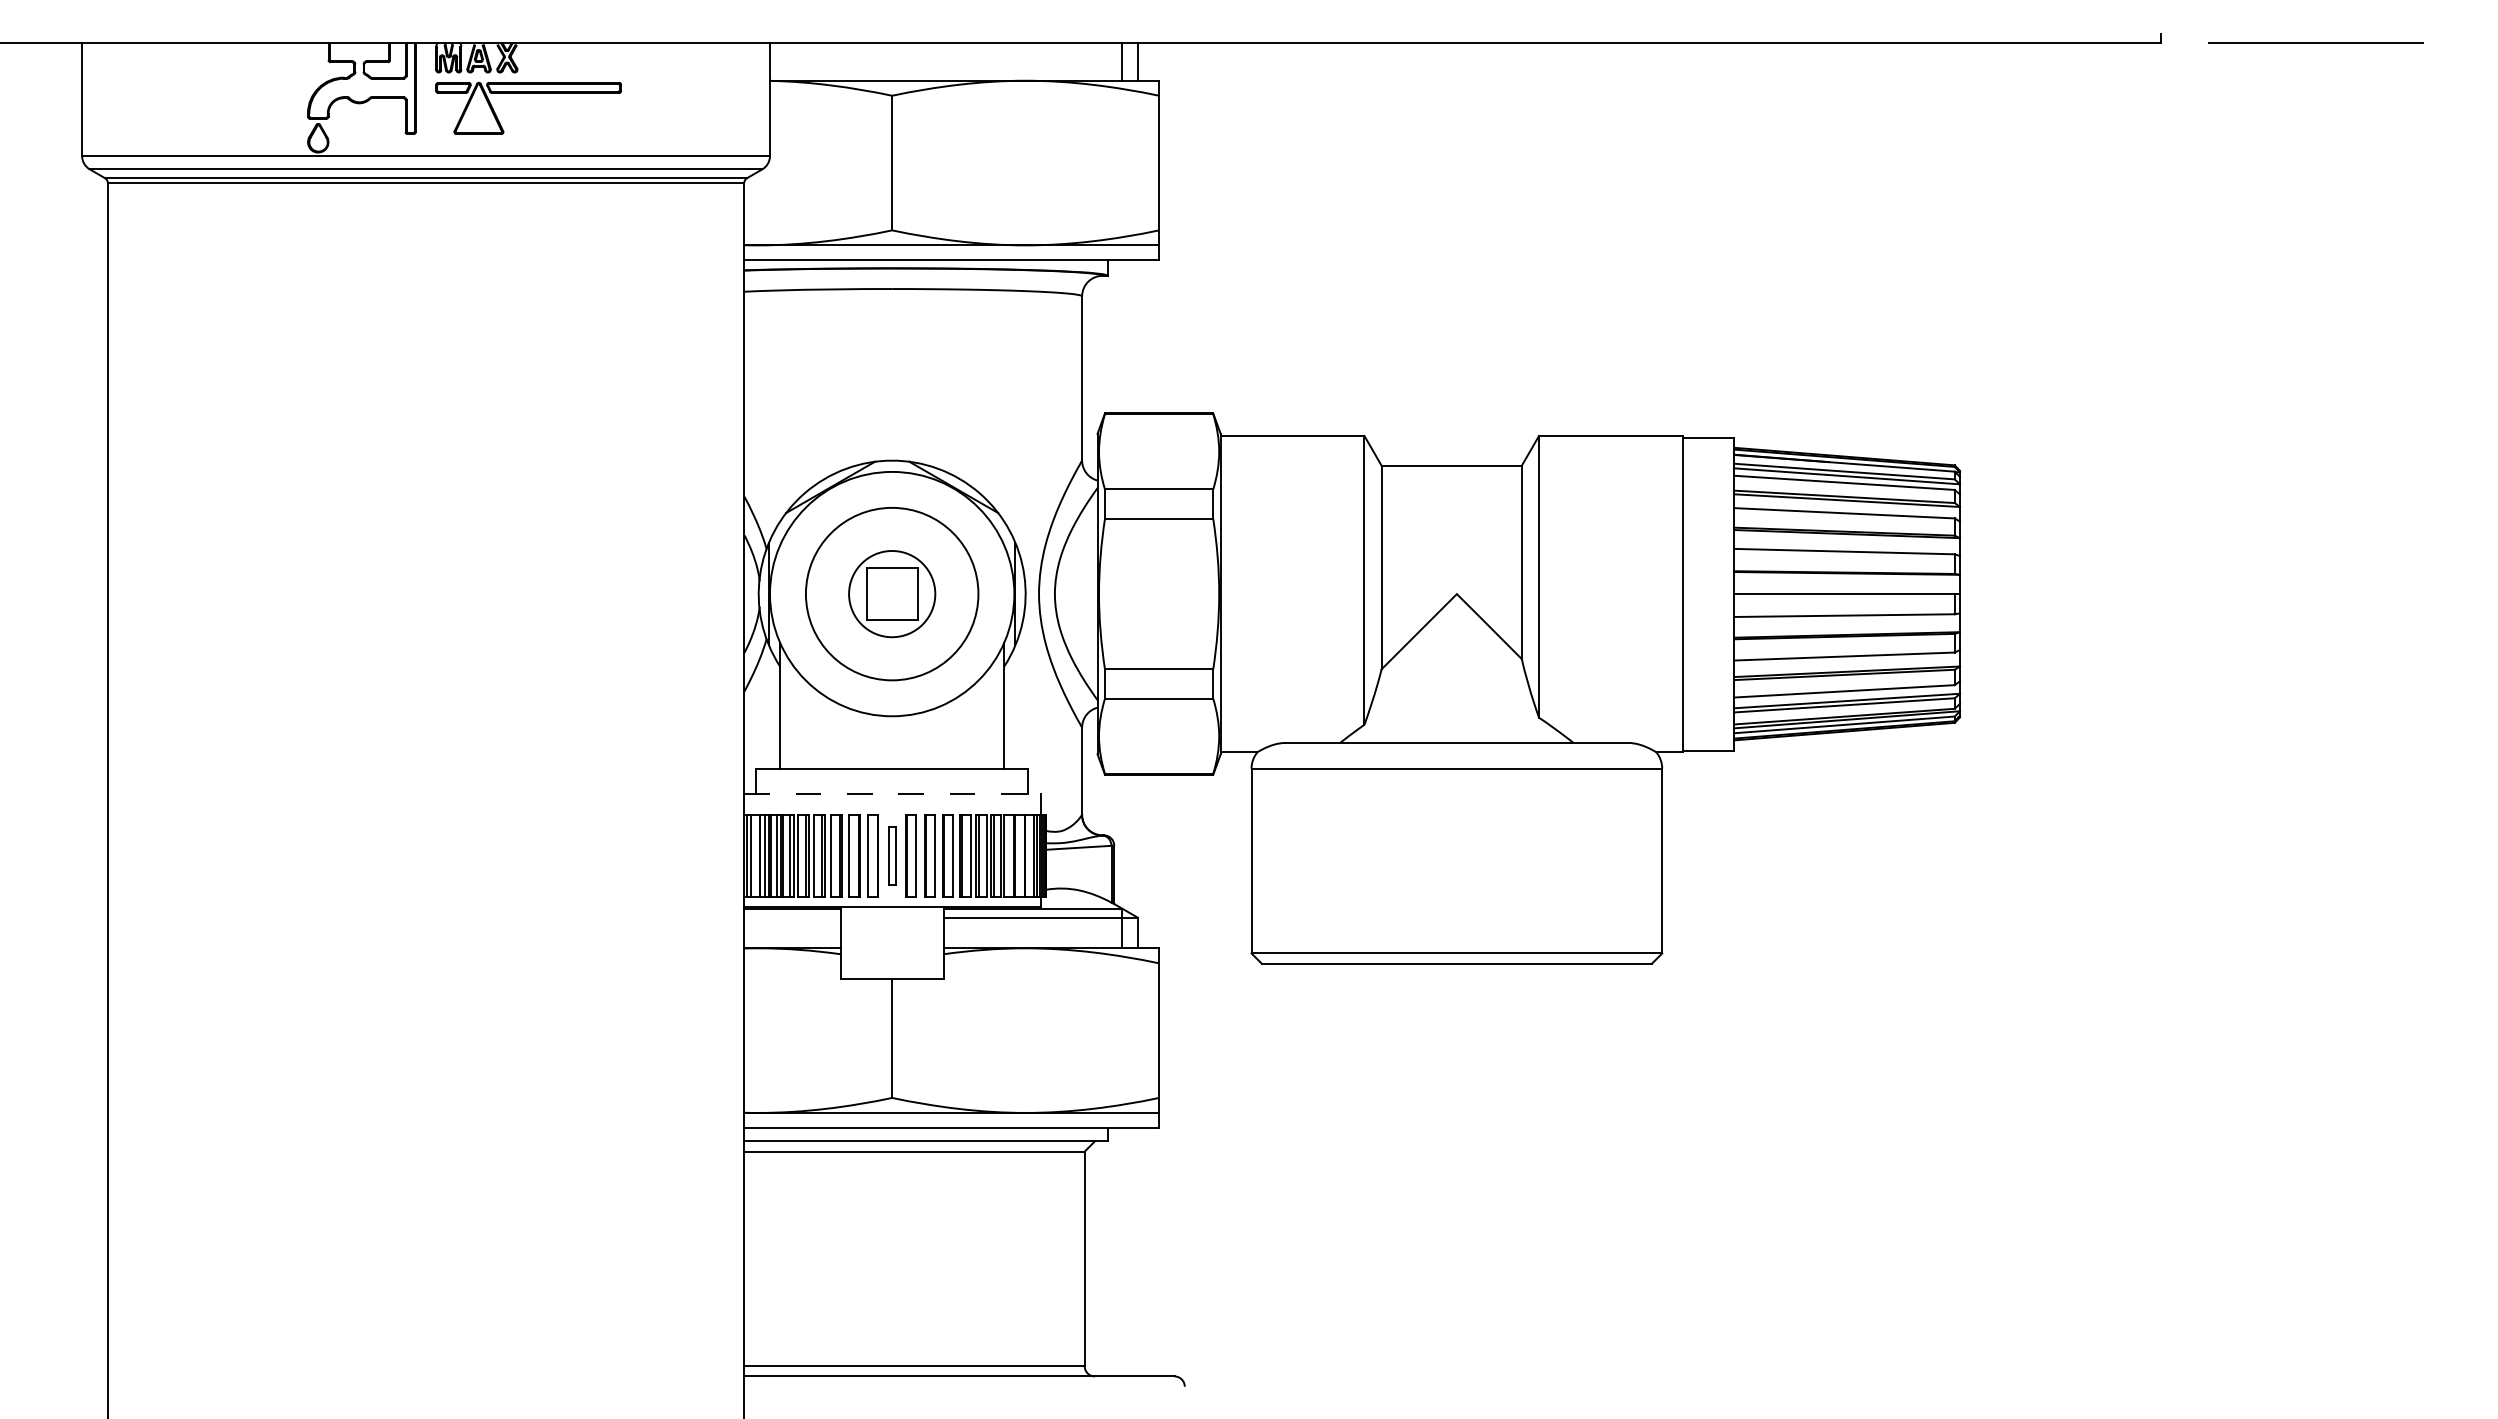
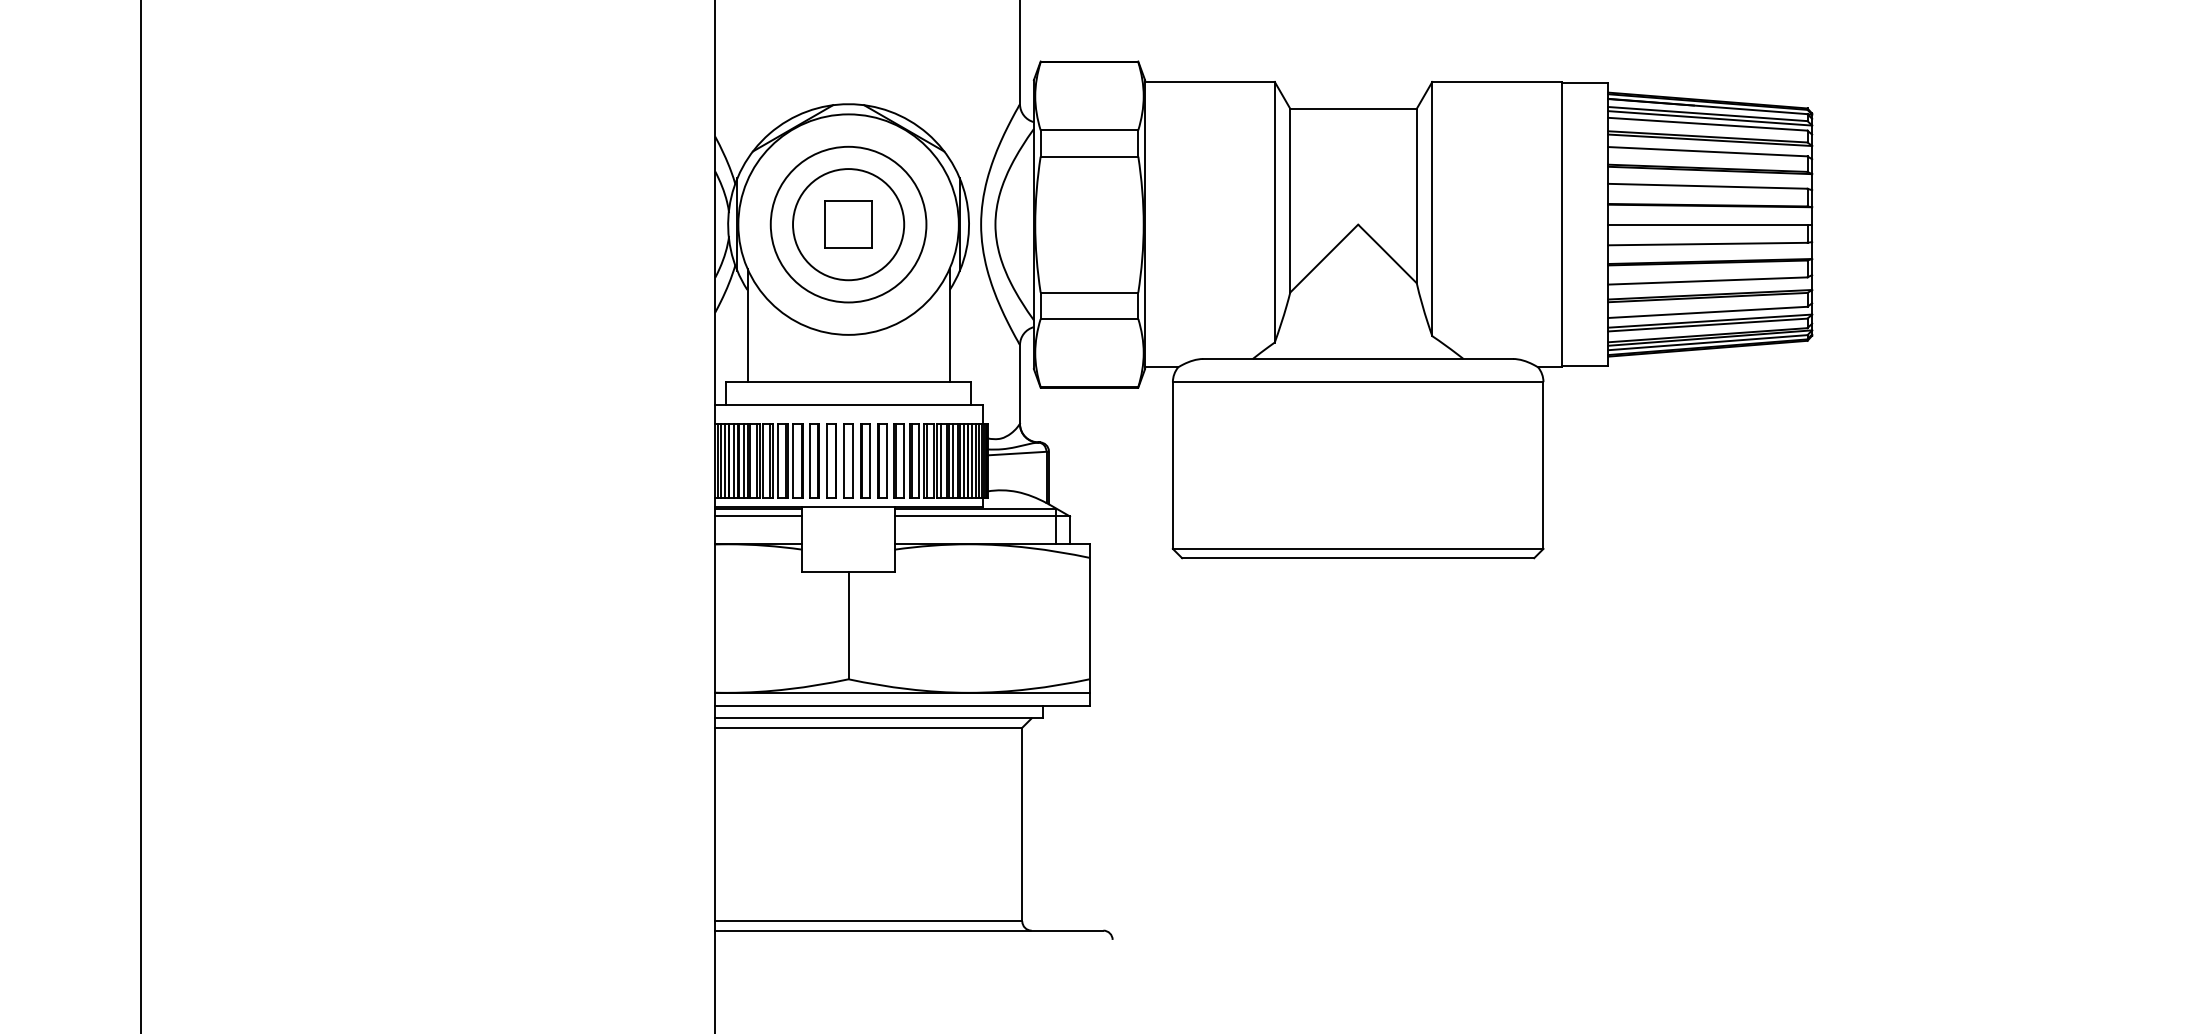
circle: (891, 593) -> (847, 224), size x1.43
line: (893, 794) -> (849, 405), dashed -> solid
line: (754, 855) -> (724, 460), added
part: (891, 855) -> (847, 460), size x1.43
line: (1007, 855) -> (952, 460), added
line: (1019, 855) -> (963, 460), added
line: (1029, 855) -> (972, 460), added
line: (792, 917) -> (758, 516), added

